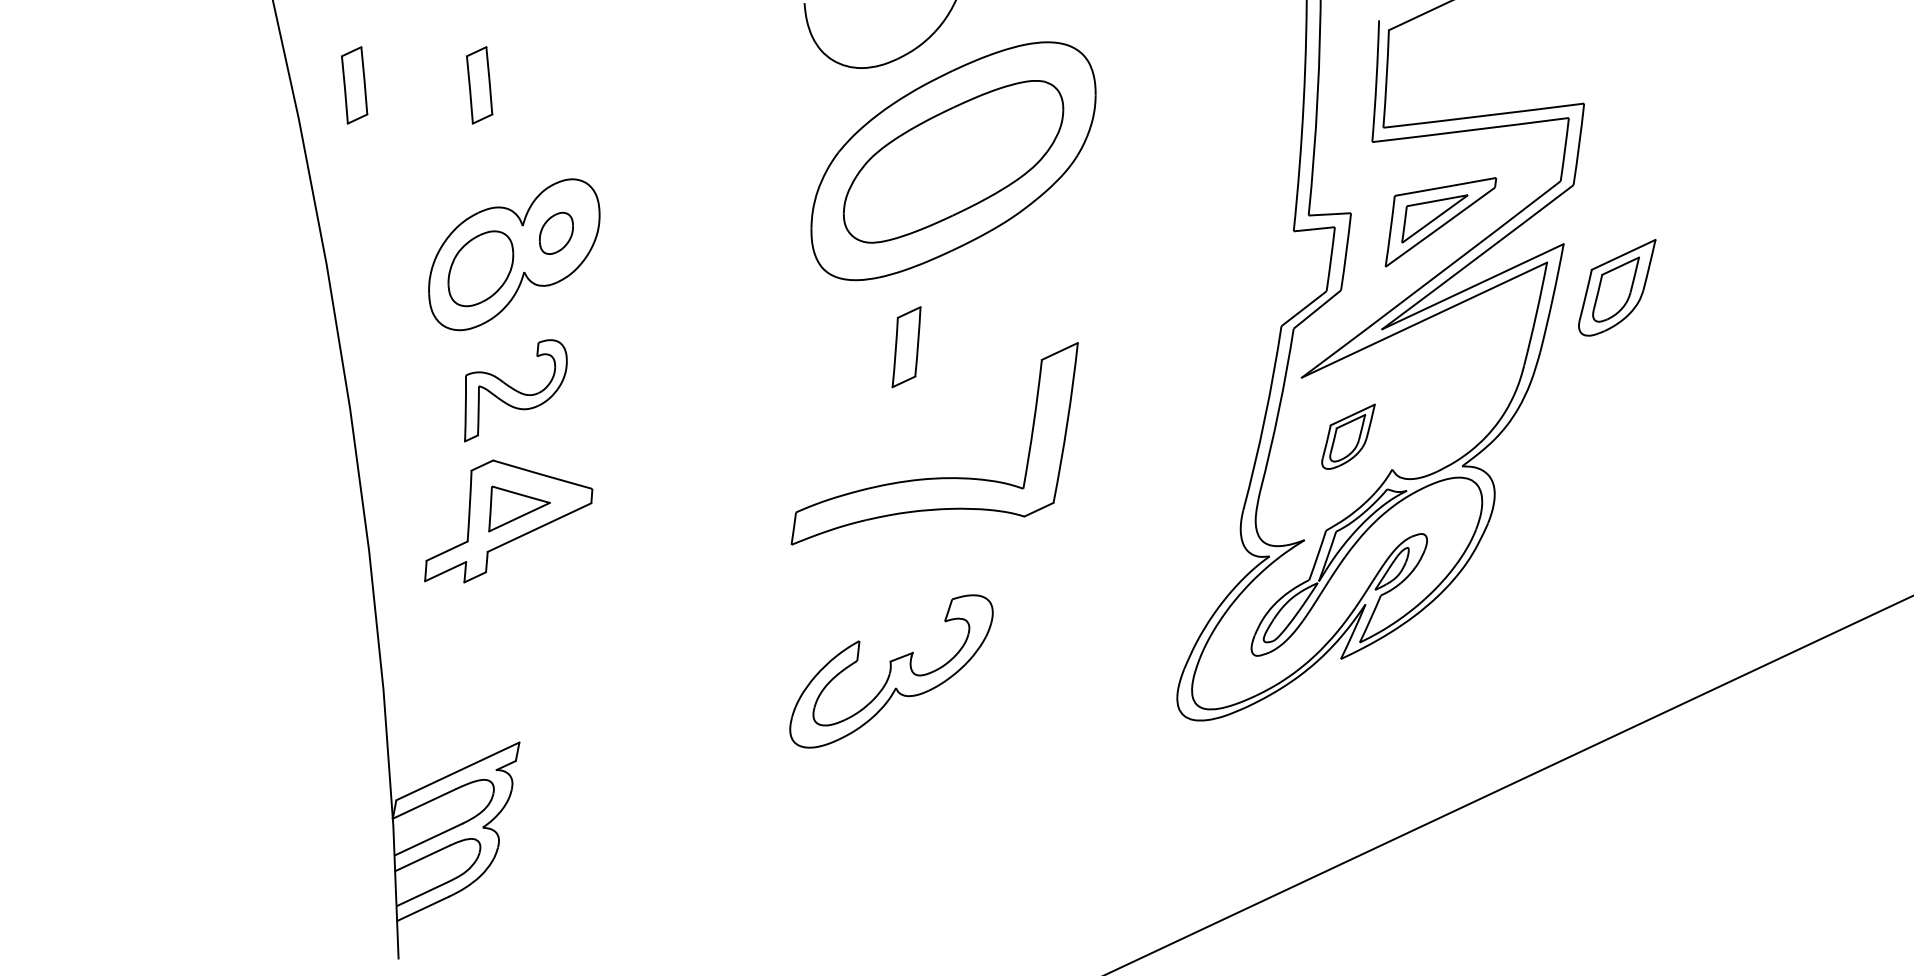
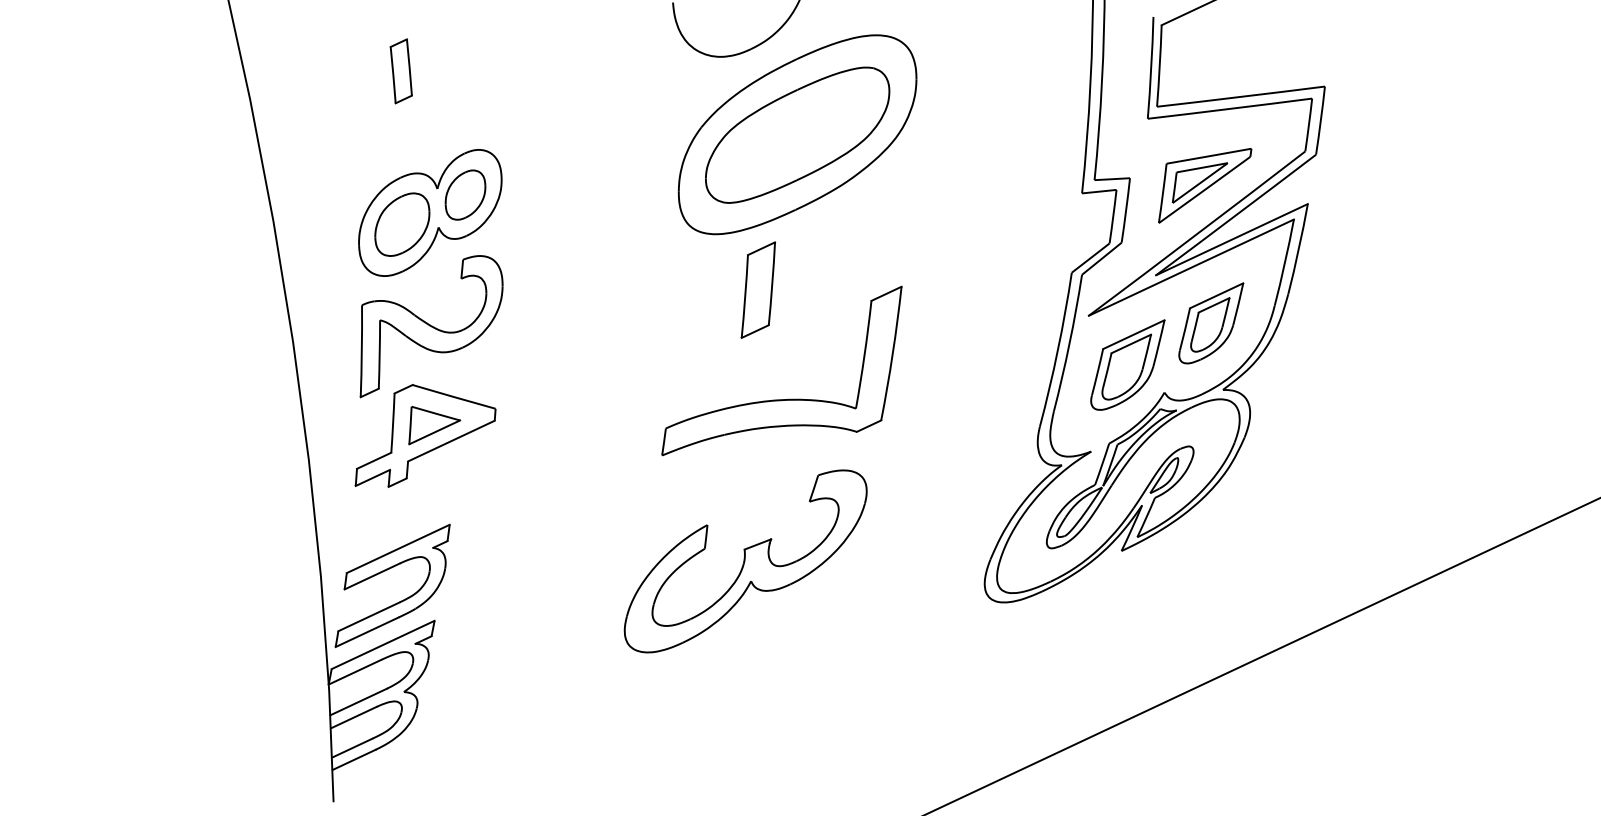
part: (354, 85) -> (296, 71), removed
part: (556, 233) -> (465, 195), size x1.43
part: (1617, 287) -> (1211, 323), moved
part: (906, 347) -> (758, 290), size x1.43
part: (515, 390) -> (431, 326), size x1.67
part: (1348, 436) -> (1127, 364), size x1.67
part: (891, 671) -> (745, 561), size x1.43
part: (460, 683) -> (385, 571), added

